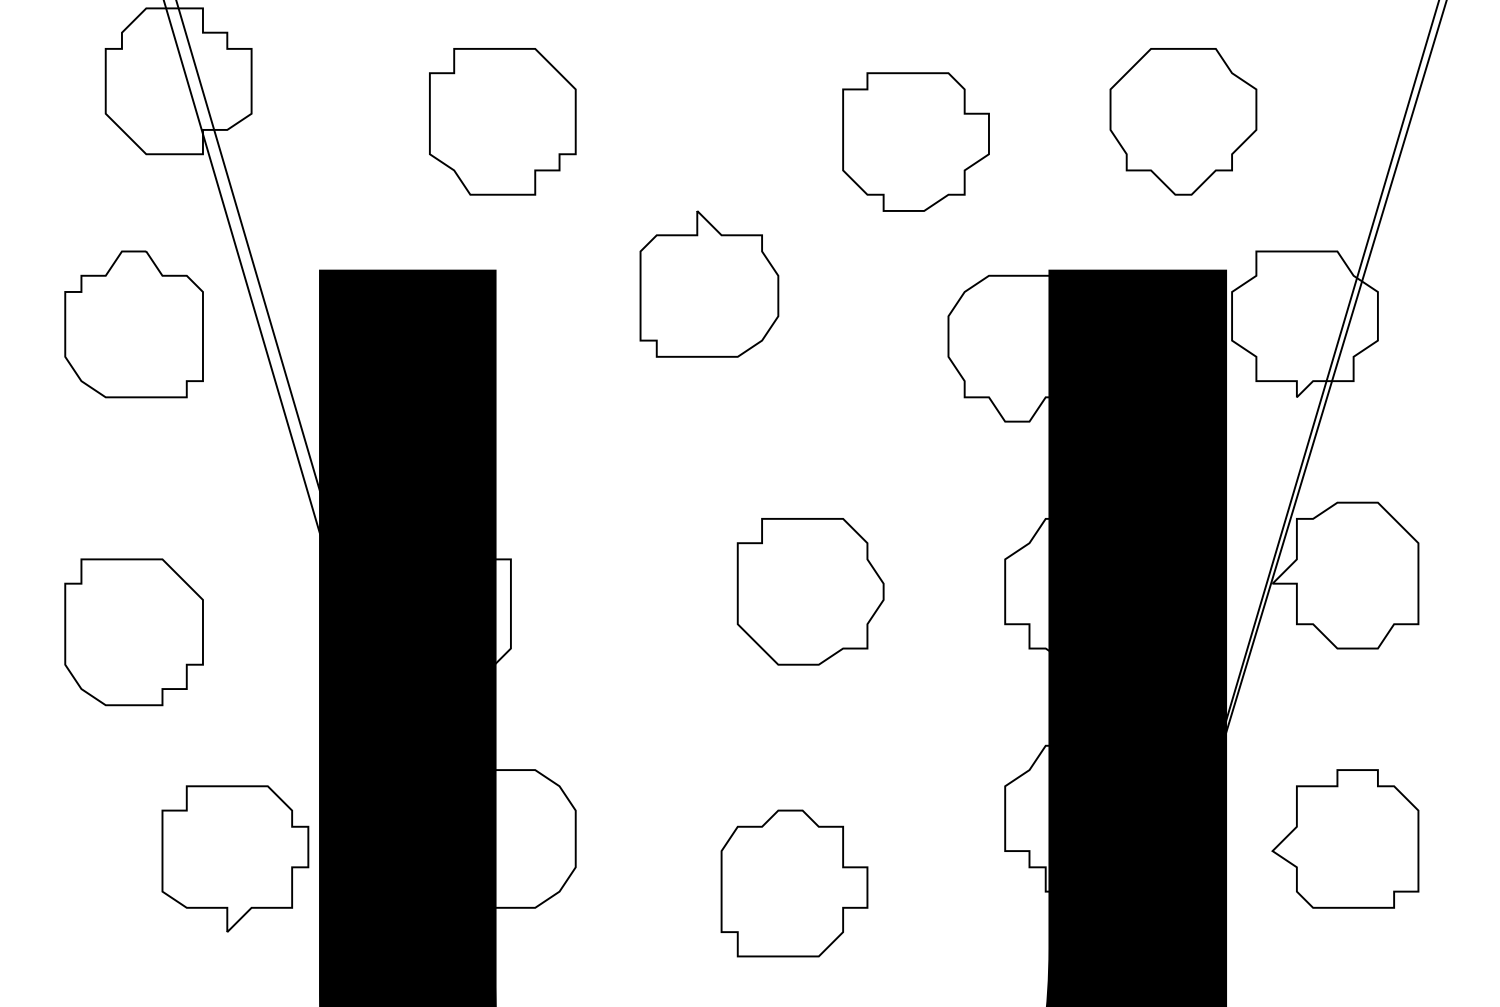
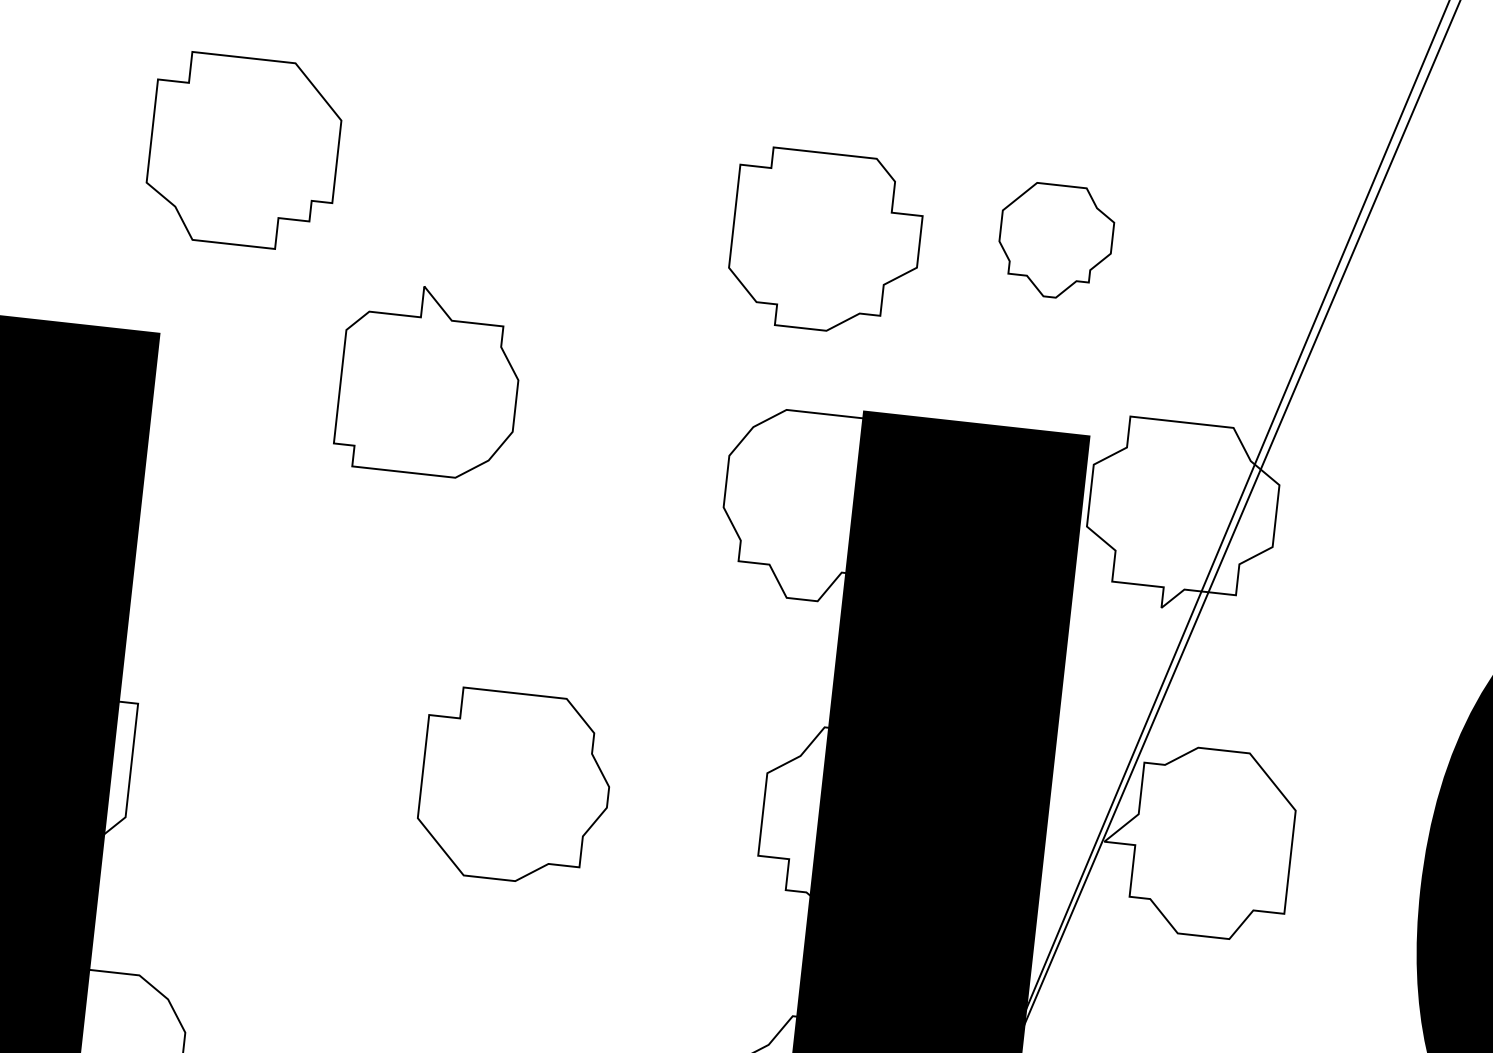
part: (502, 121) -> (243, 151), moved
part: (1183, 121) -> (1055, 240), size x0.6
part: (915, 141) -> (825, 241), moved

